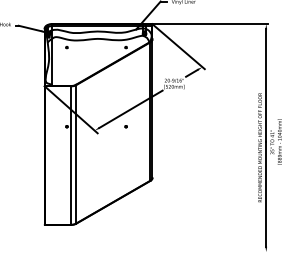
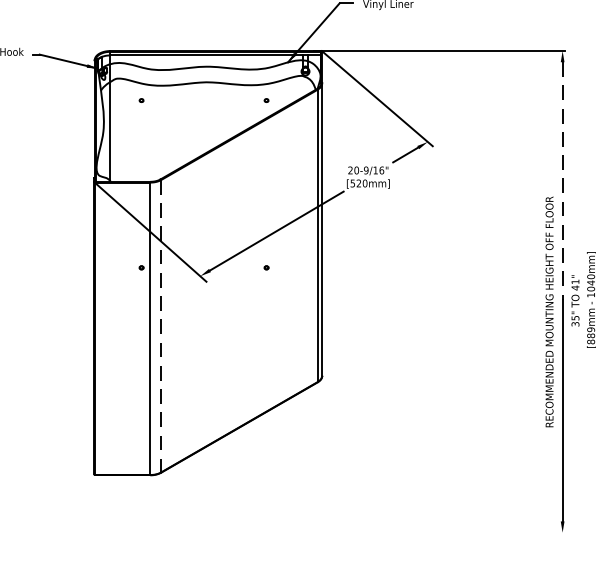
line: (266, 86) -> (563, 182), solid -> dashed
line: (76, 154) -> (161, 326), solid -> dashed

